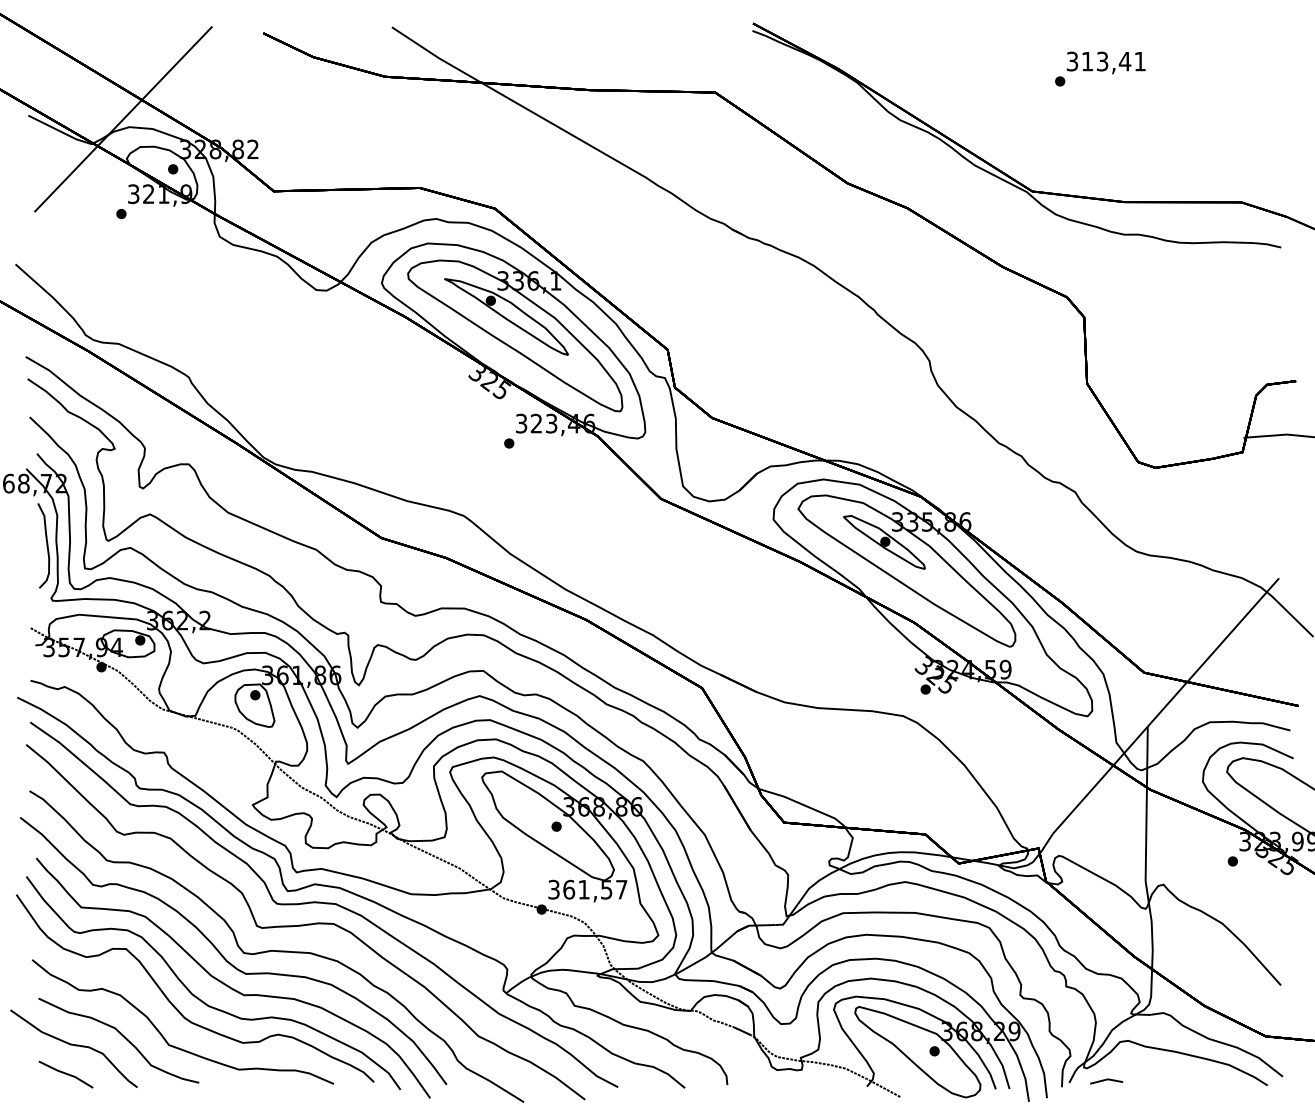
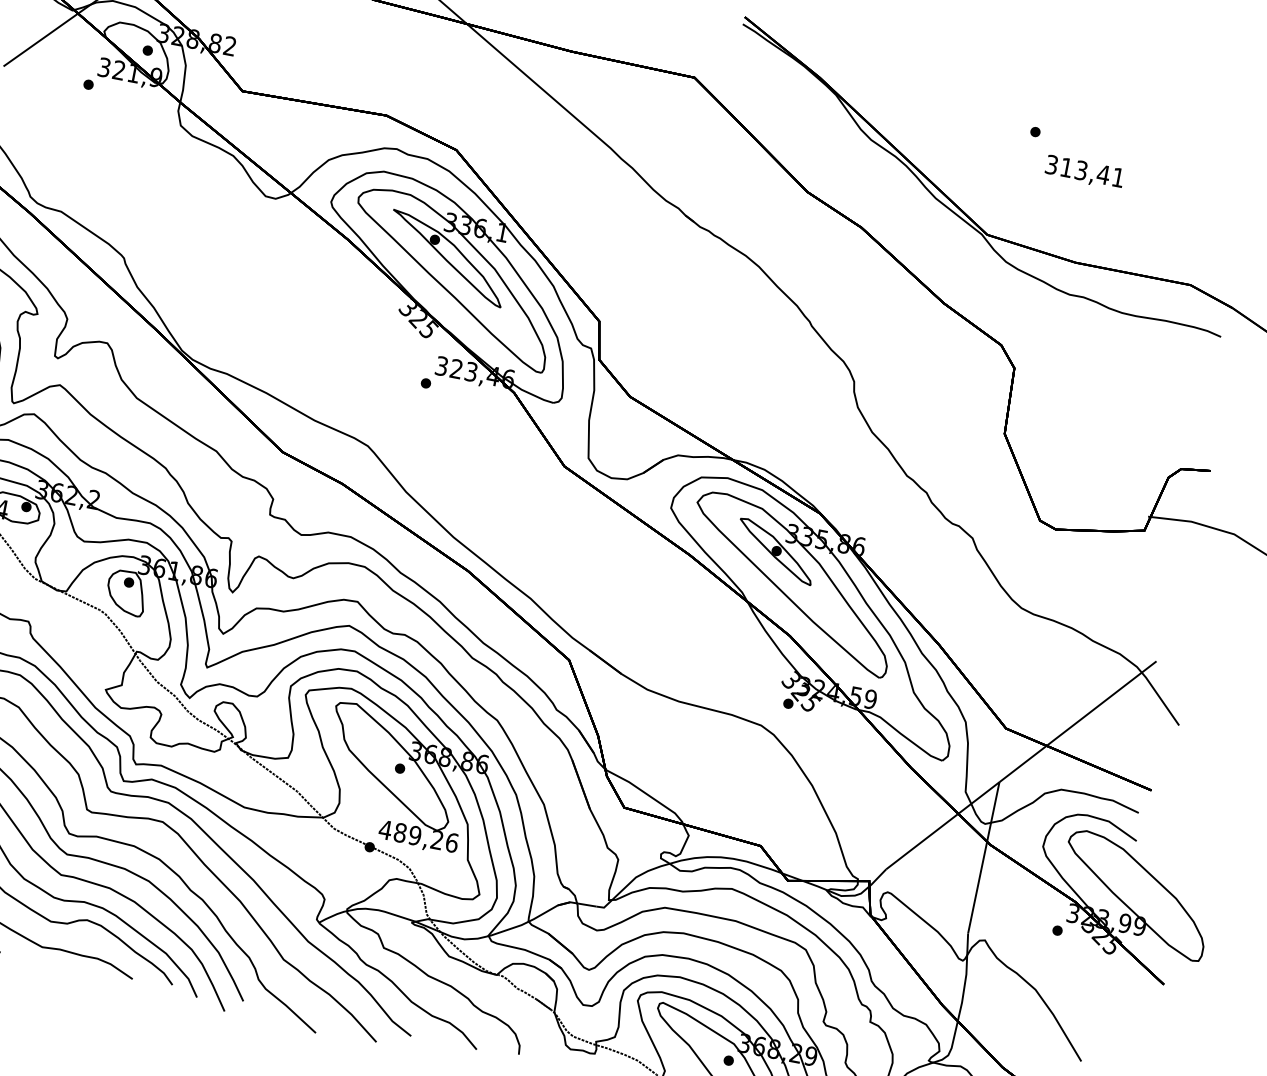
text: (1105, 62) -> (1084, 172), moved
text: (587, 889) -> (418, 836), 361,57 -> 489,26

